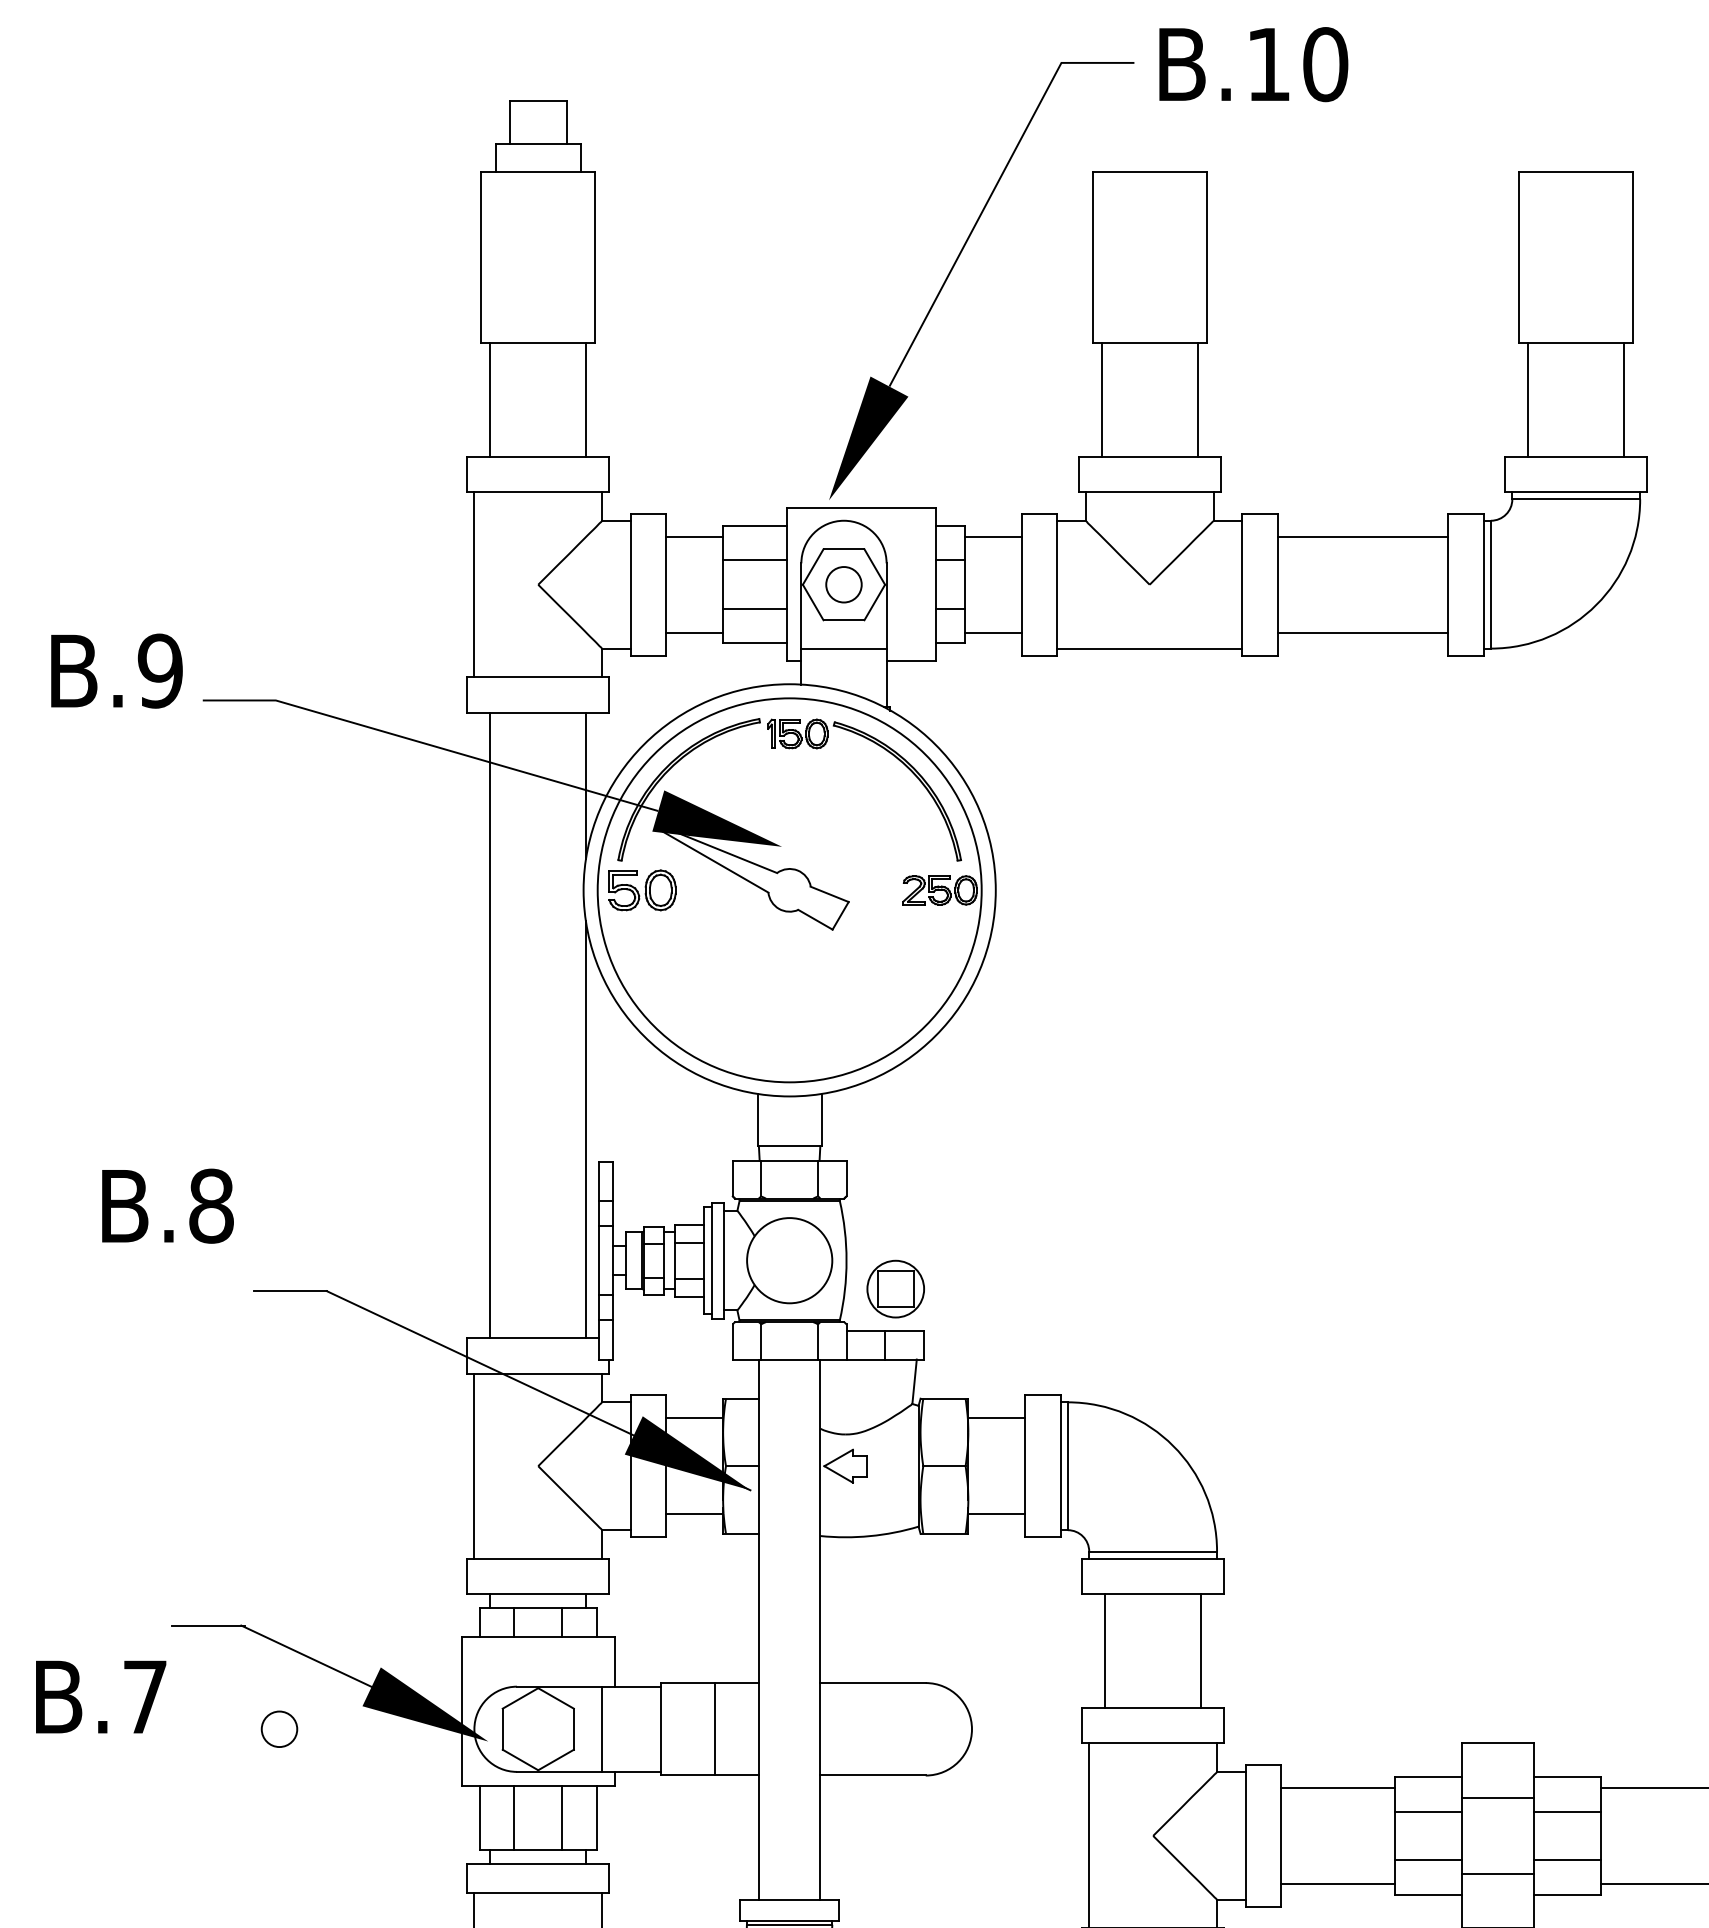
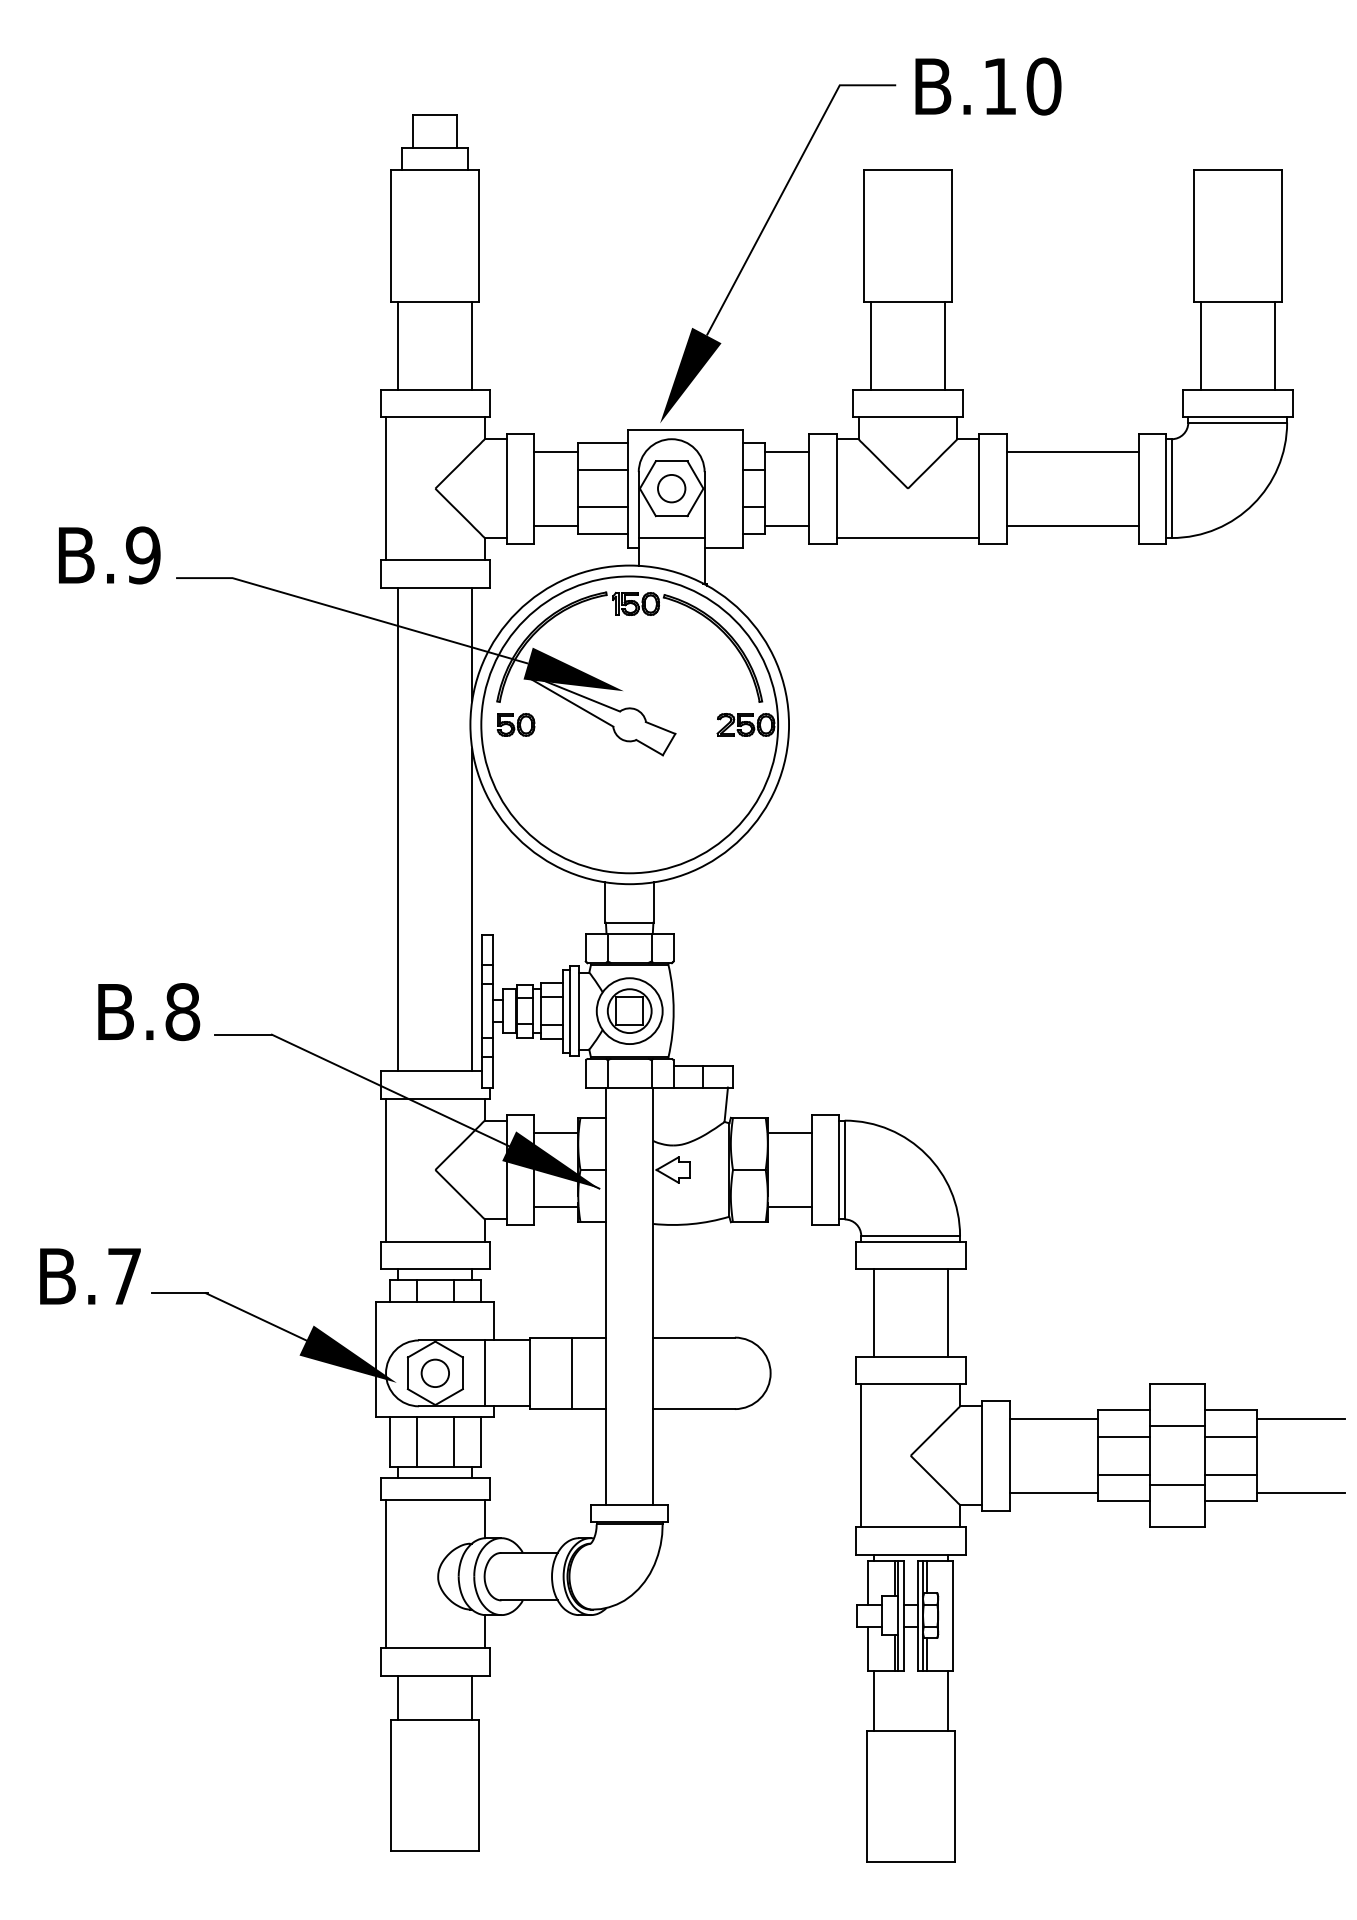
part: (643, 889) -> (516, 724), size x0.71
text: (168, 1206) -> (149, 1012), moved
part: (895, 1288) -> (629, 1010), moved
text: (101, 1697) -> (90, 1276), moved
circle: (278, 1728) -> (434, 1372), moved

